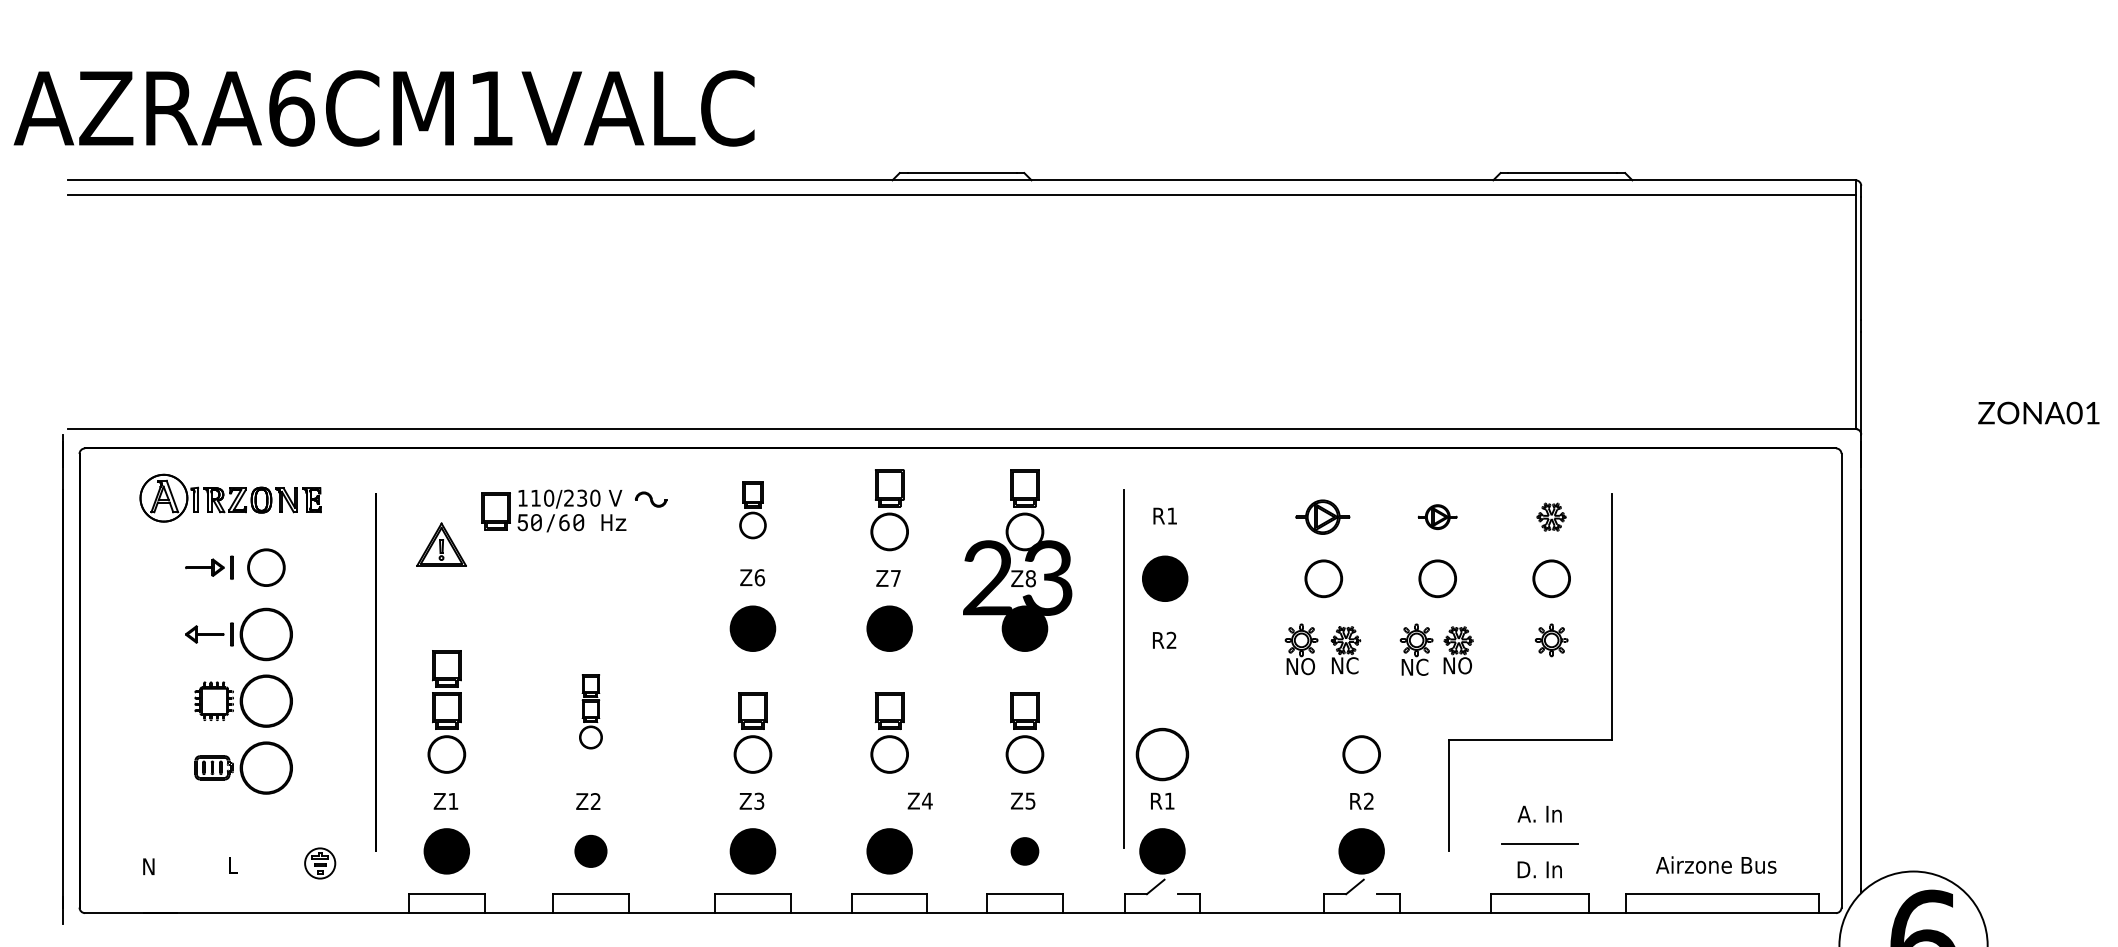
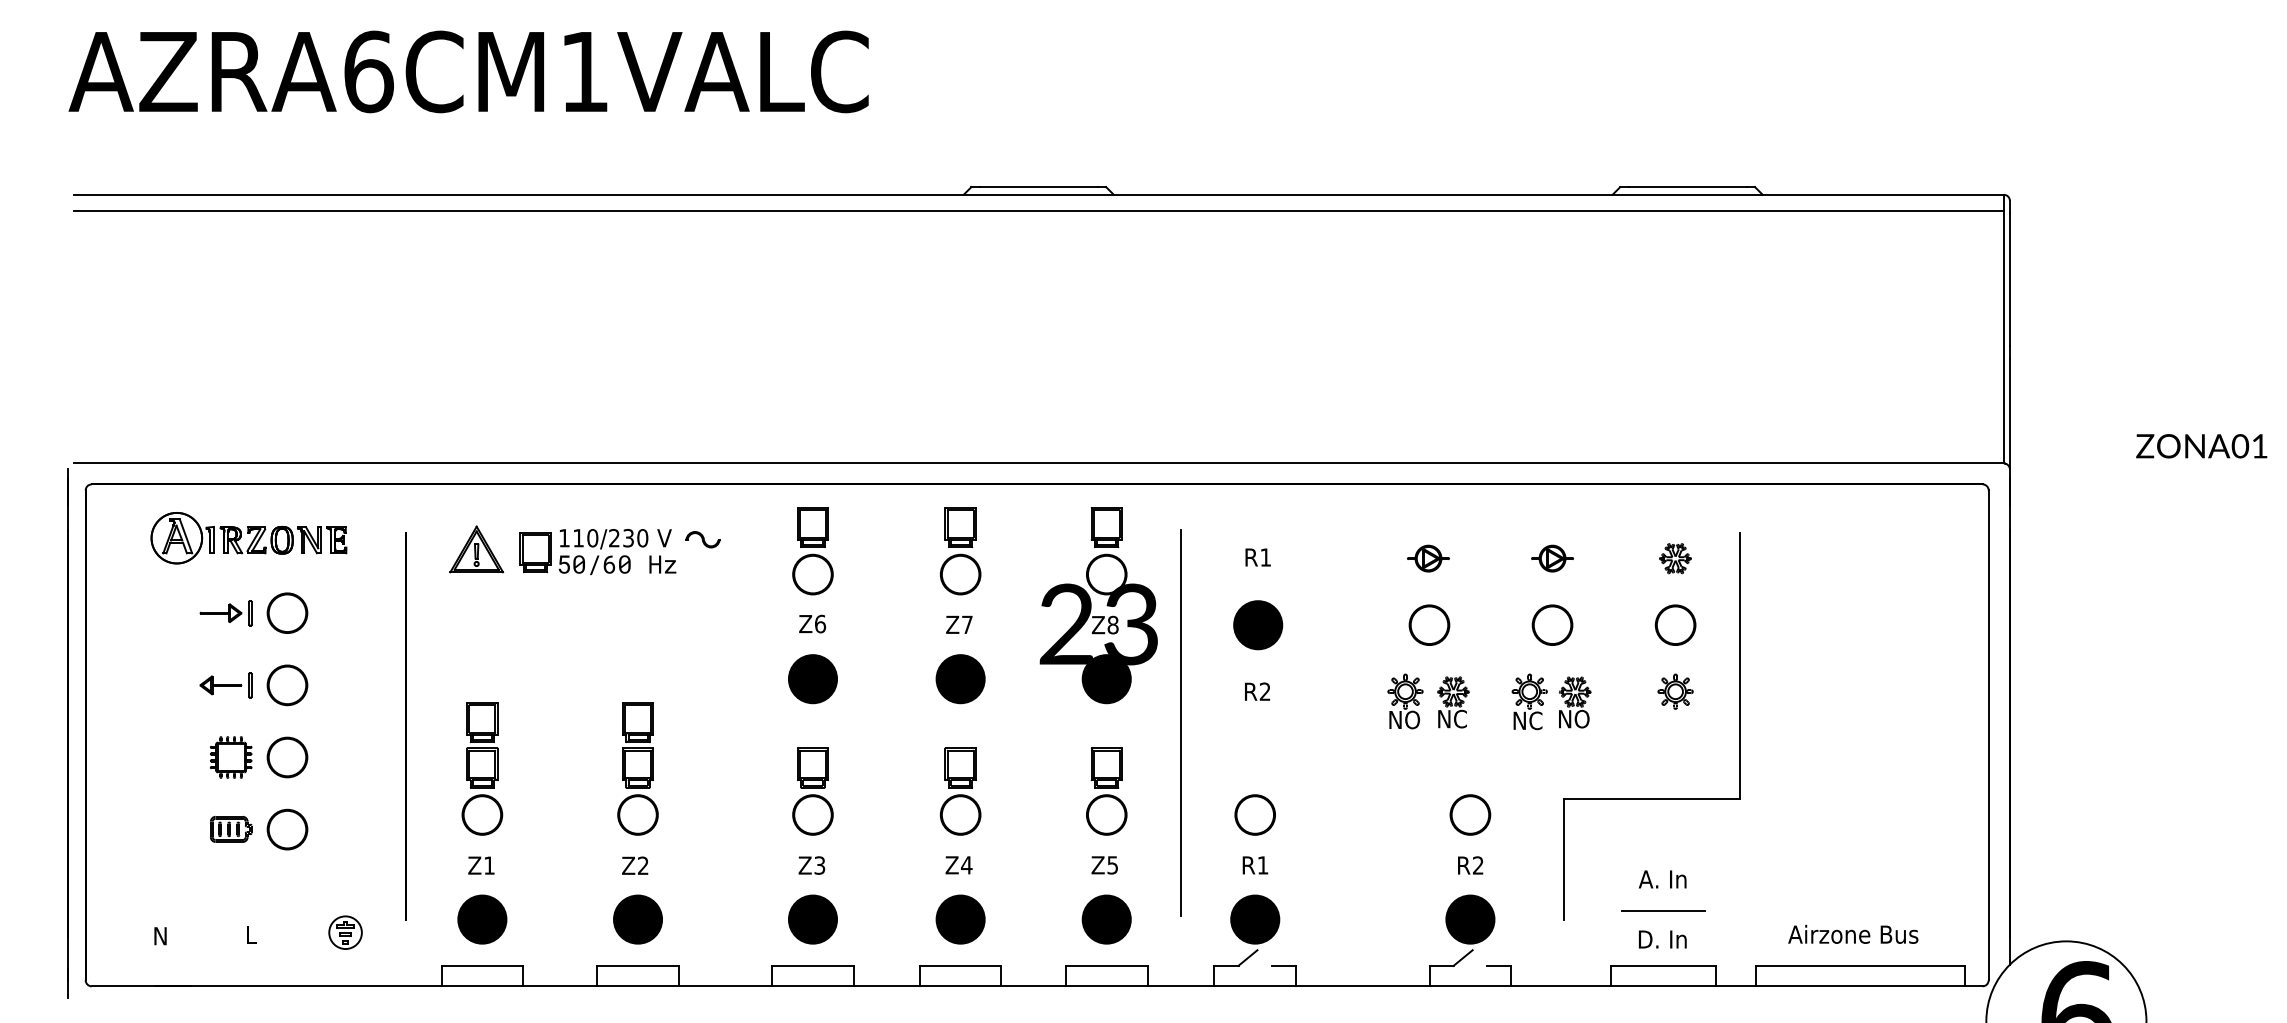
text: (383, 108) -> (467, 71), moved
part: (752, 510) -> (812, 551), size x1.43
part: (1322, 516) -> (1428, 557), size x0.71
part: (441, 544) -> (476, 549), moved
circle: (266, 634) -> (287, 685), size x0.71
line: (1123, 668) -> (1180, 722), moved
circle: (266, 701) -> (287, 757), size x0.71
part: (590, 711) -> (637, 768), size x1.67
circle: (1162, 754) -> (1255, 814), size x0.71
part: (266, 767) -> (287, 829), size x0.71
text: (919, 800) -> (958, 864), moved
part: (590, 851) -> (637, 919), size x1.43
part: (1024, 851) -> (1106, 919), size x1.67

